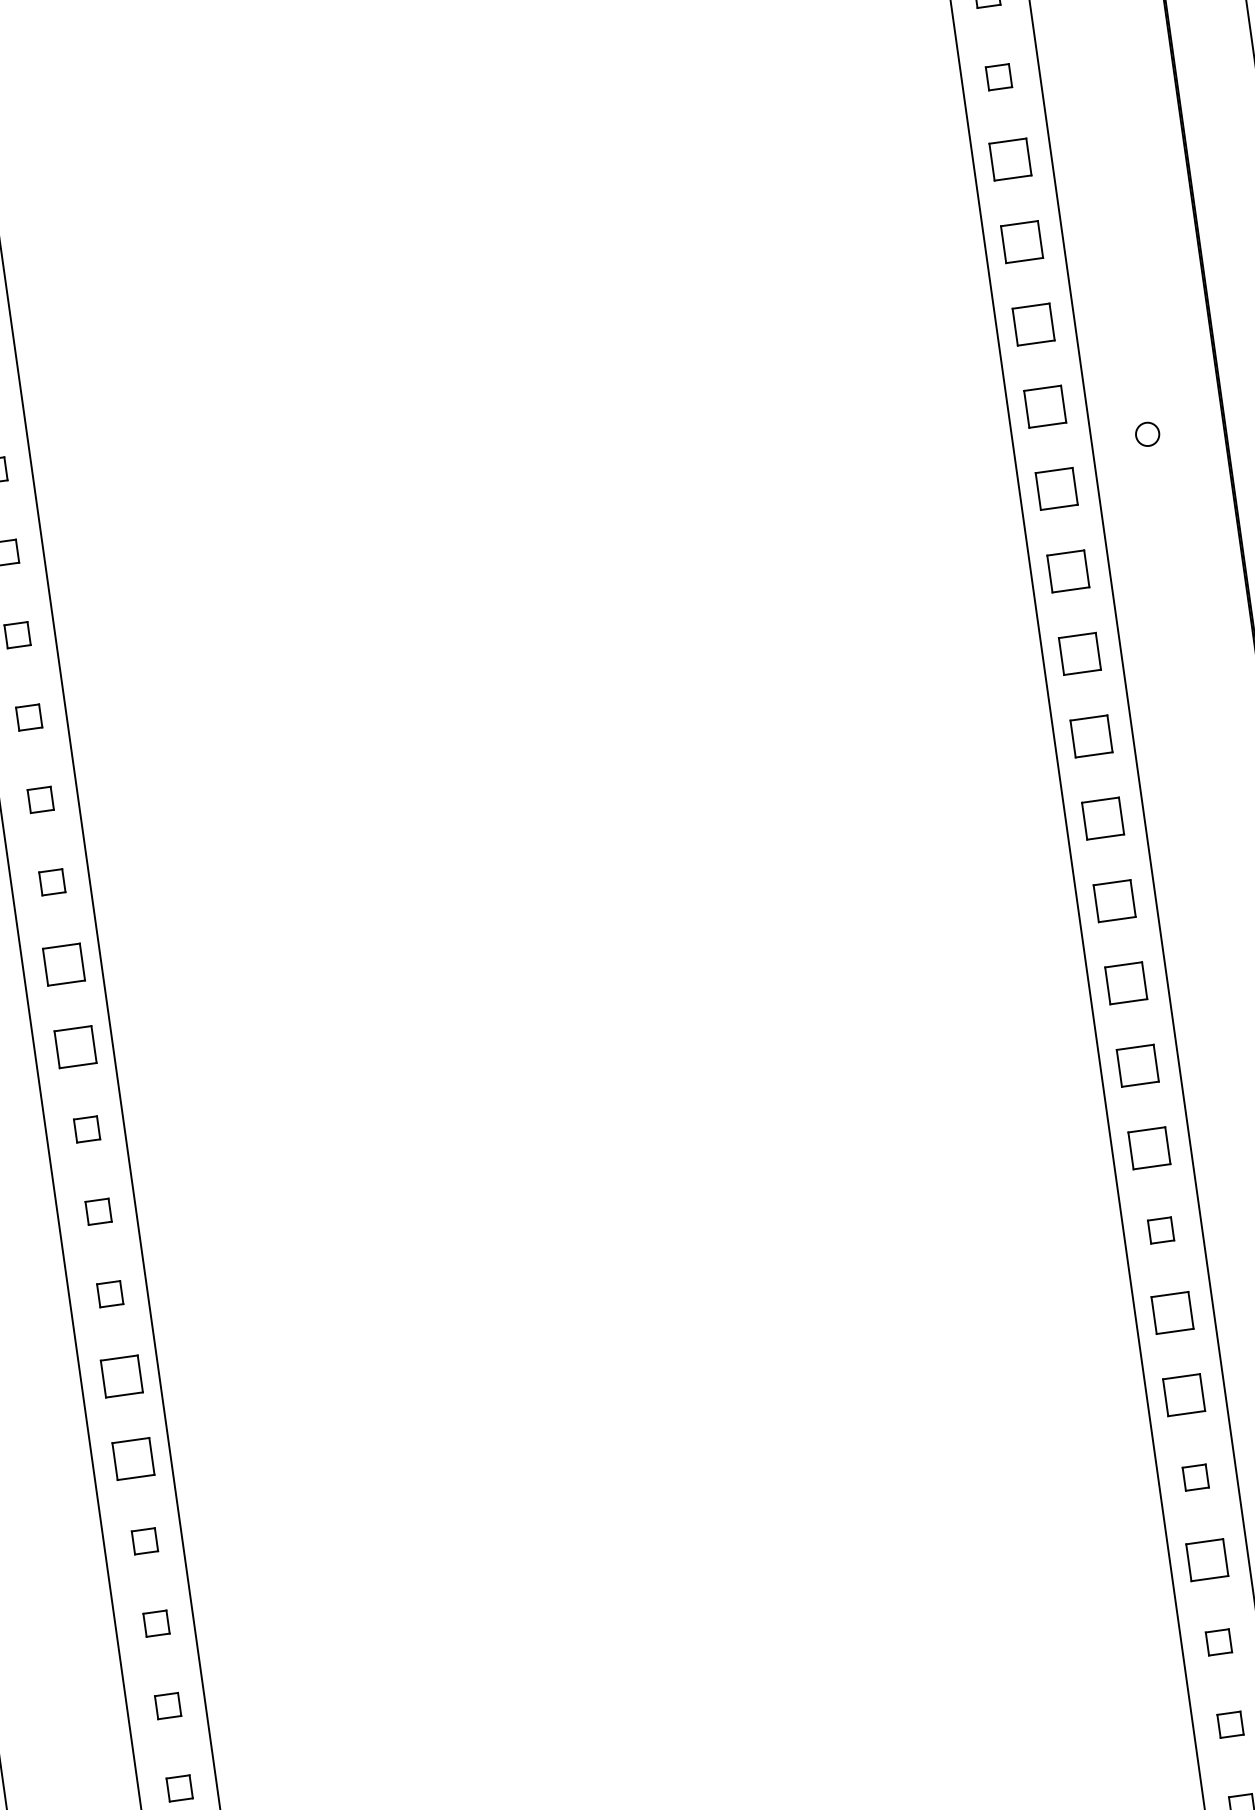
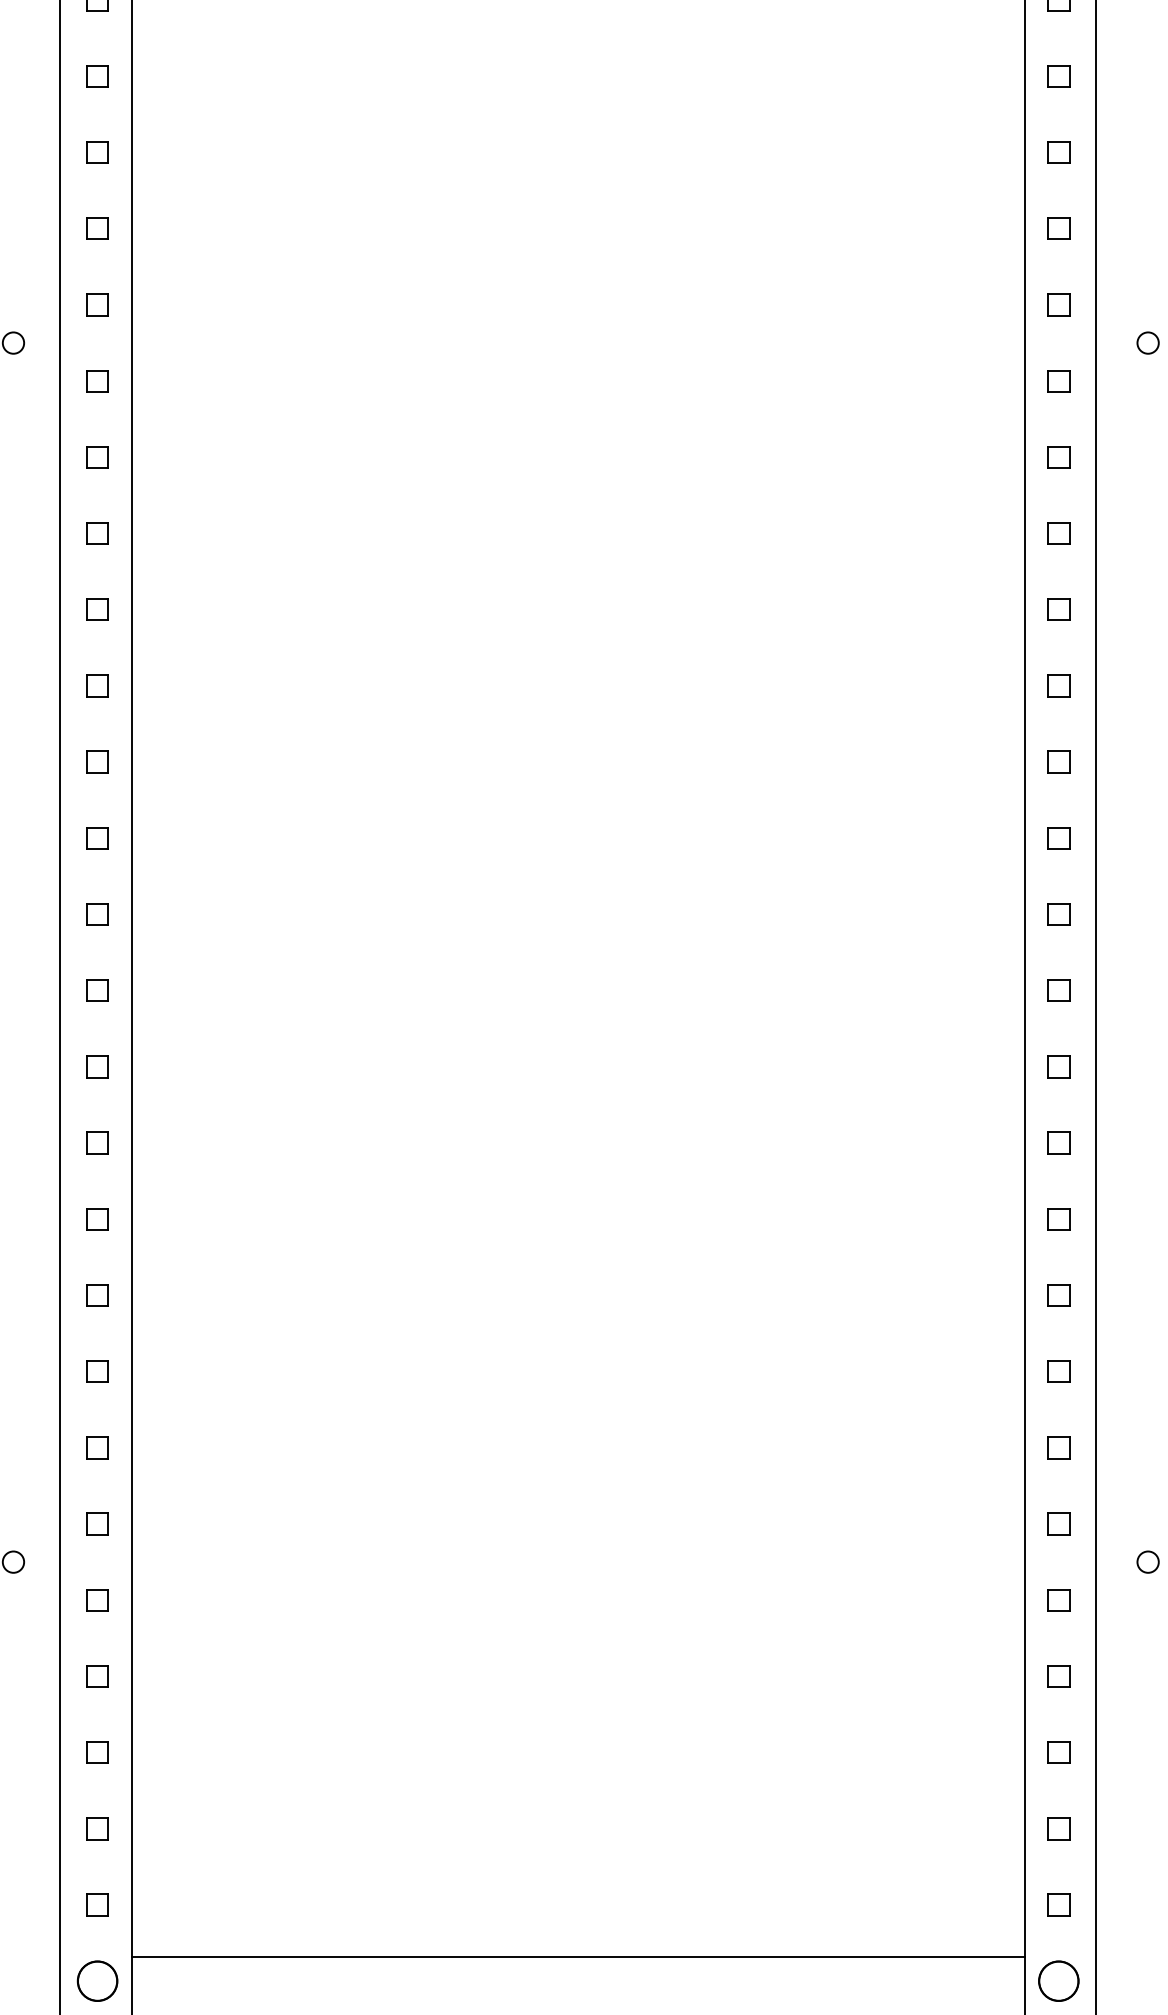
part: (1010, 159) -> (1058, 76), size x0.62
part: (1021, 241) -> (1058, 152), size x0.62
part: (1033, 324) -> (1058, 228), size x0.62
part: (1044, 406) -> (1058, 304), size x0.62
part: (1056, 489) -> (1058, 381), size x0.62
part: (1068, 571) -> (1058, 457), size x0.62
part: (1079, 653) -> (1058, 533), size x0.62
part: (1091, 736) -> (1058, 609), size x0.62
part: (1102, 818) -> (1058, 685), size x0.62
part: (1114, 900) -> (1058, 761), size x0.62
part: (63, 964) -> (97, 685), size x0.62
part: (1126, 983) -> (1058, 838), size x0.62
part: (75, 1046) -> (97, 761), size x0.62
part: (1137, 1065) -> (1058, 914), size x0.62
part: (1149, 1147) -> (1058, 990), size x0.62
part: (1172, 1312) -> (1058, 1142), size x0.62
part: (121, 1376) -> (97, 1066), size x0.62
part: (1183, 1395) -> (1058, 1219), size x0.62
part: (133, 1458) -> (97, 1142), size x0.62
part: (1206, 1559) -> (1058, 1371), size x0.62

